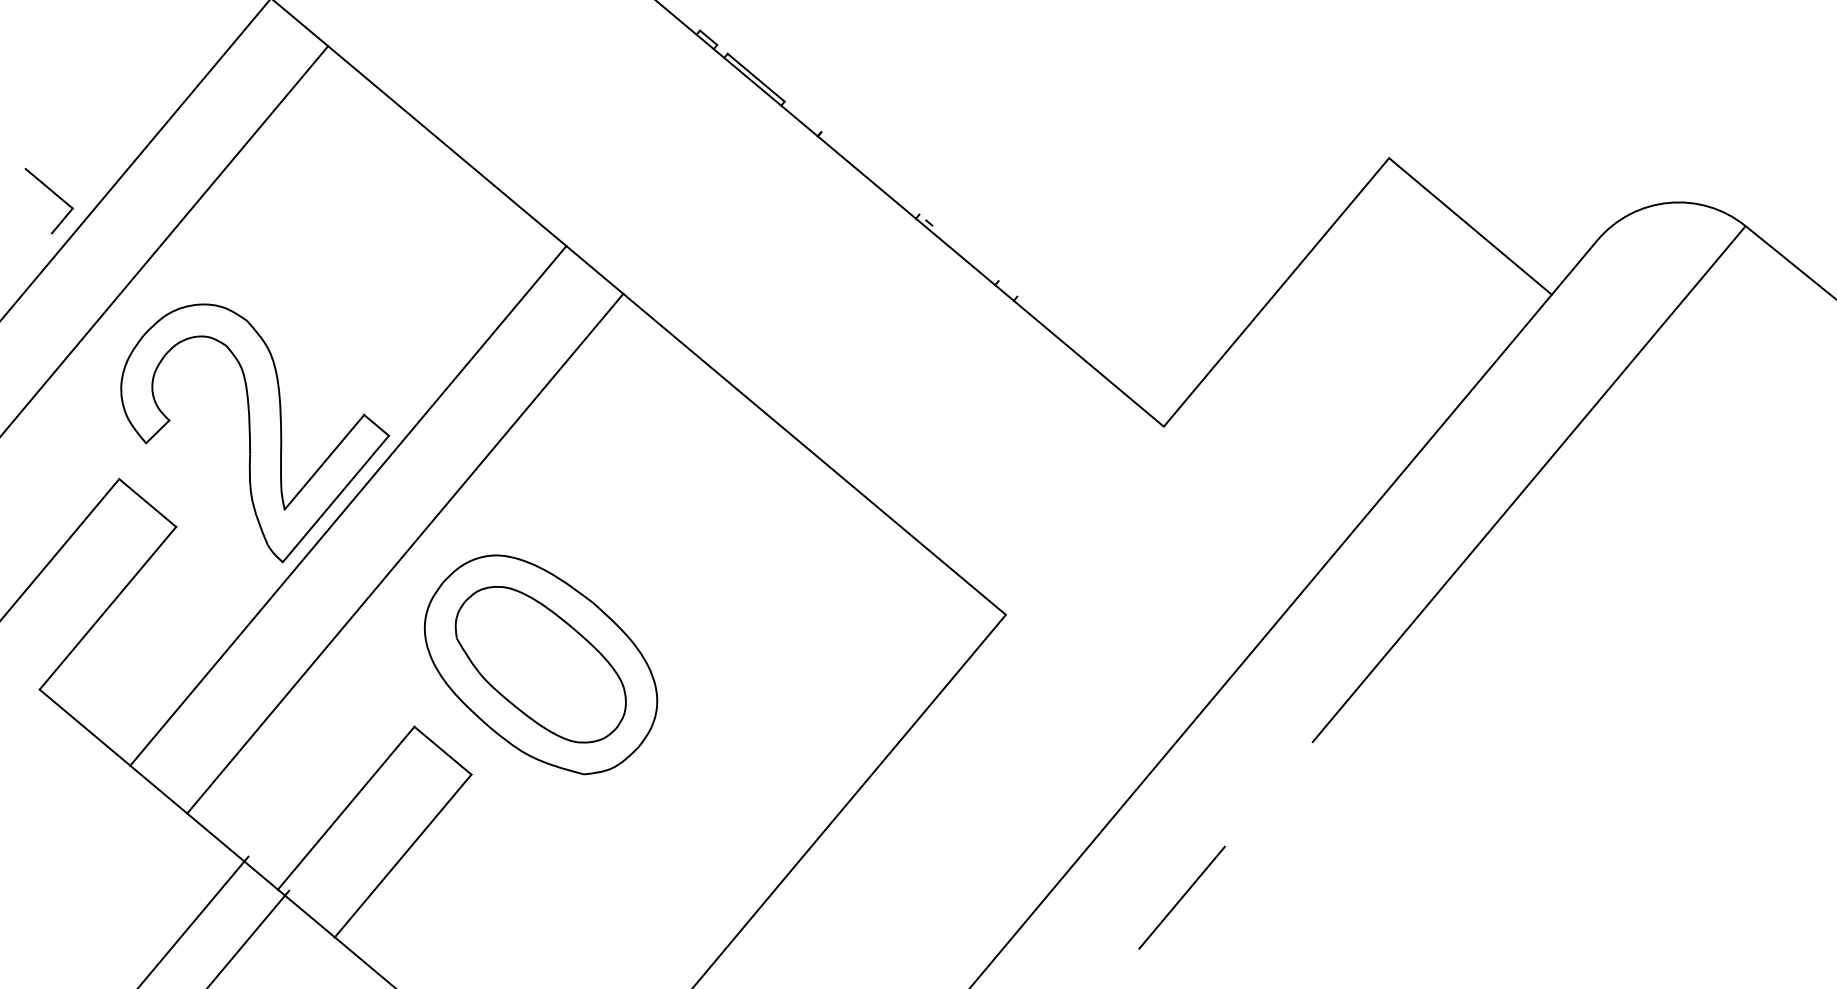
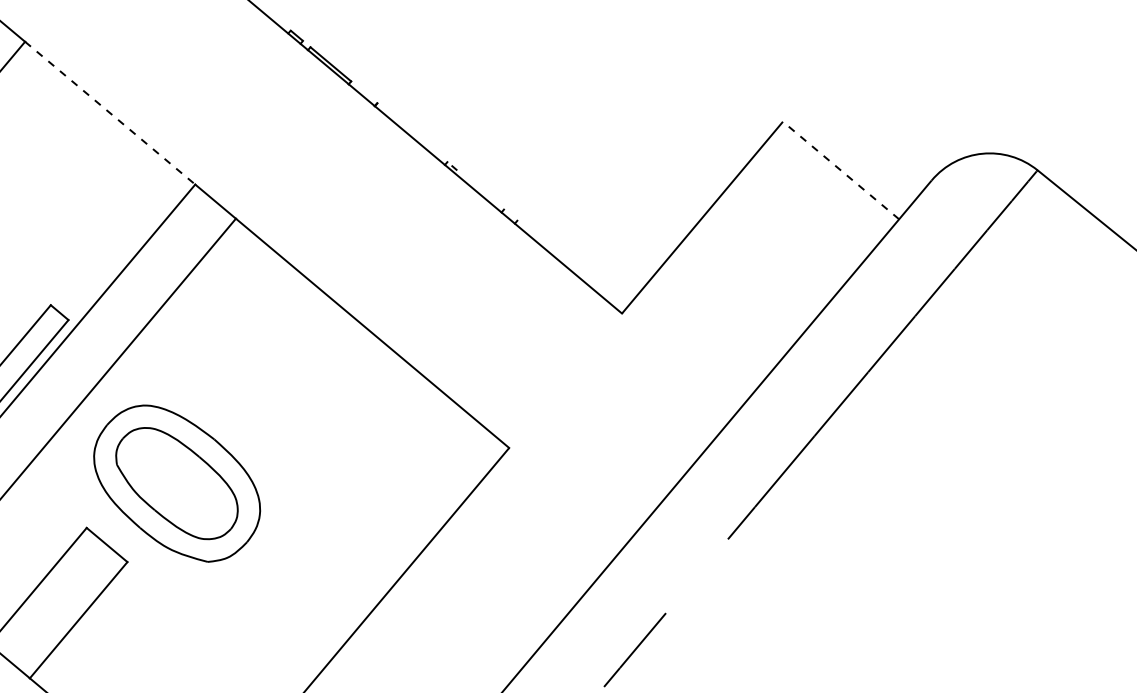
line: (447, 146) -> (110, 113), solid -> dashed
line: (1470, 226) -> (841, 170), solid -> dashed

